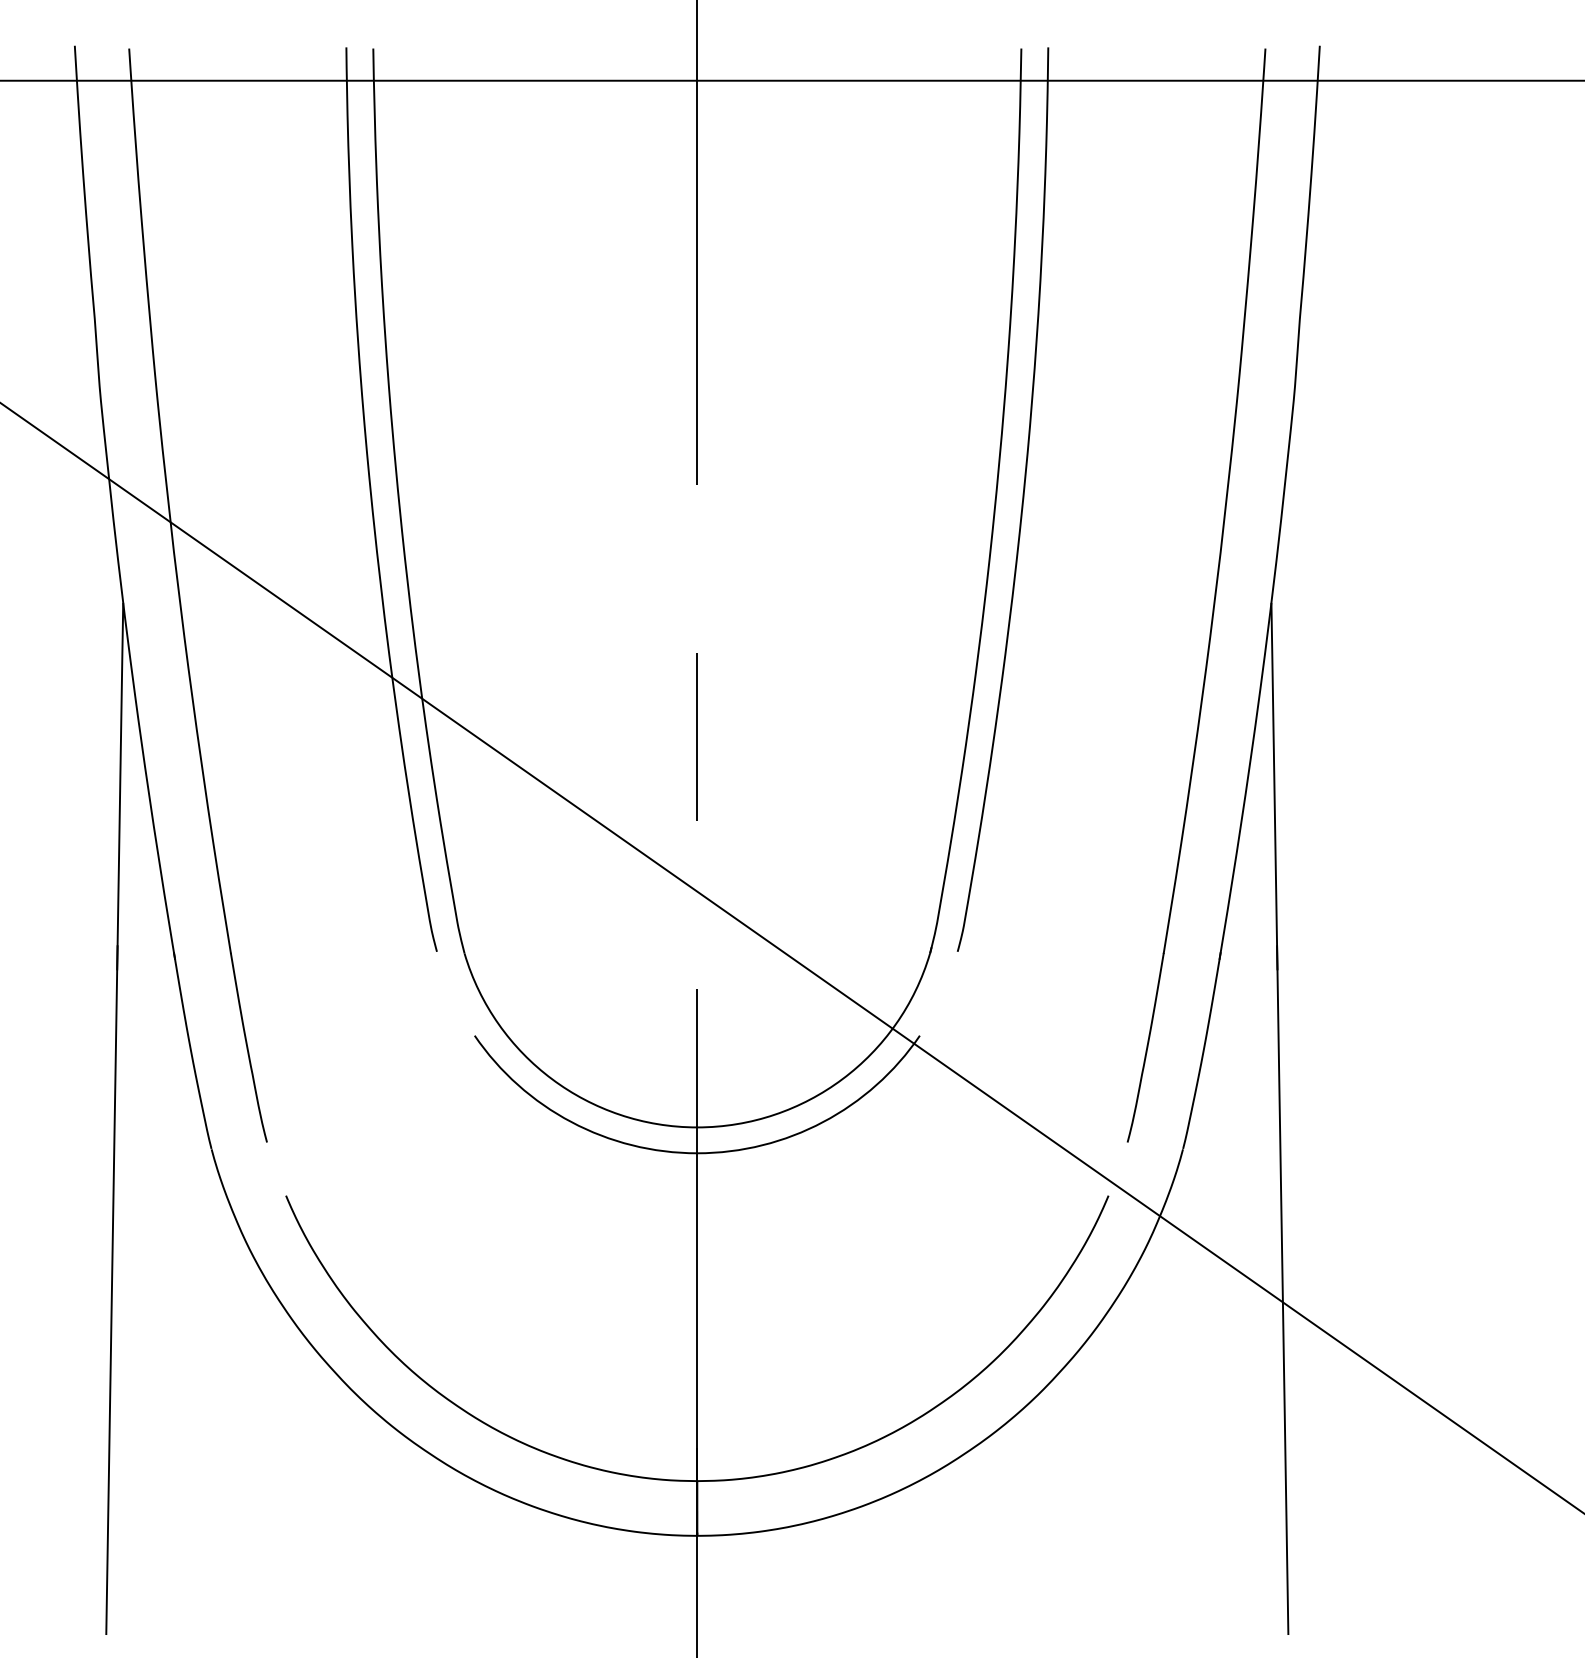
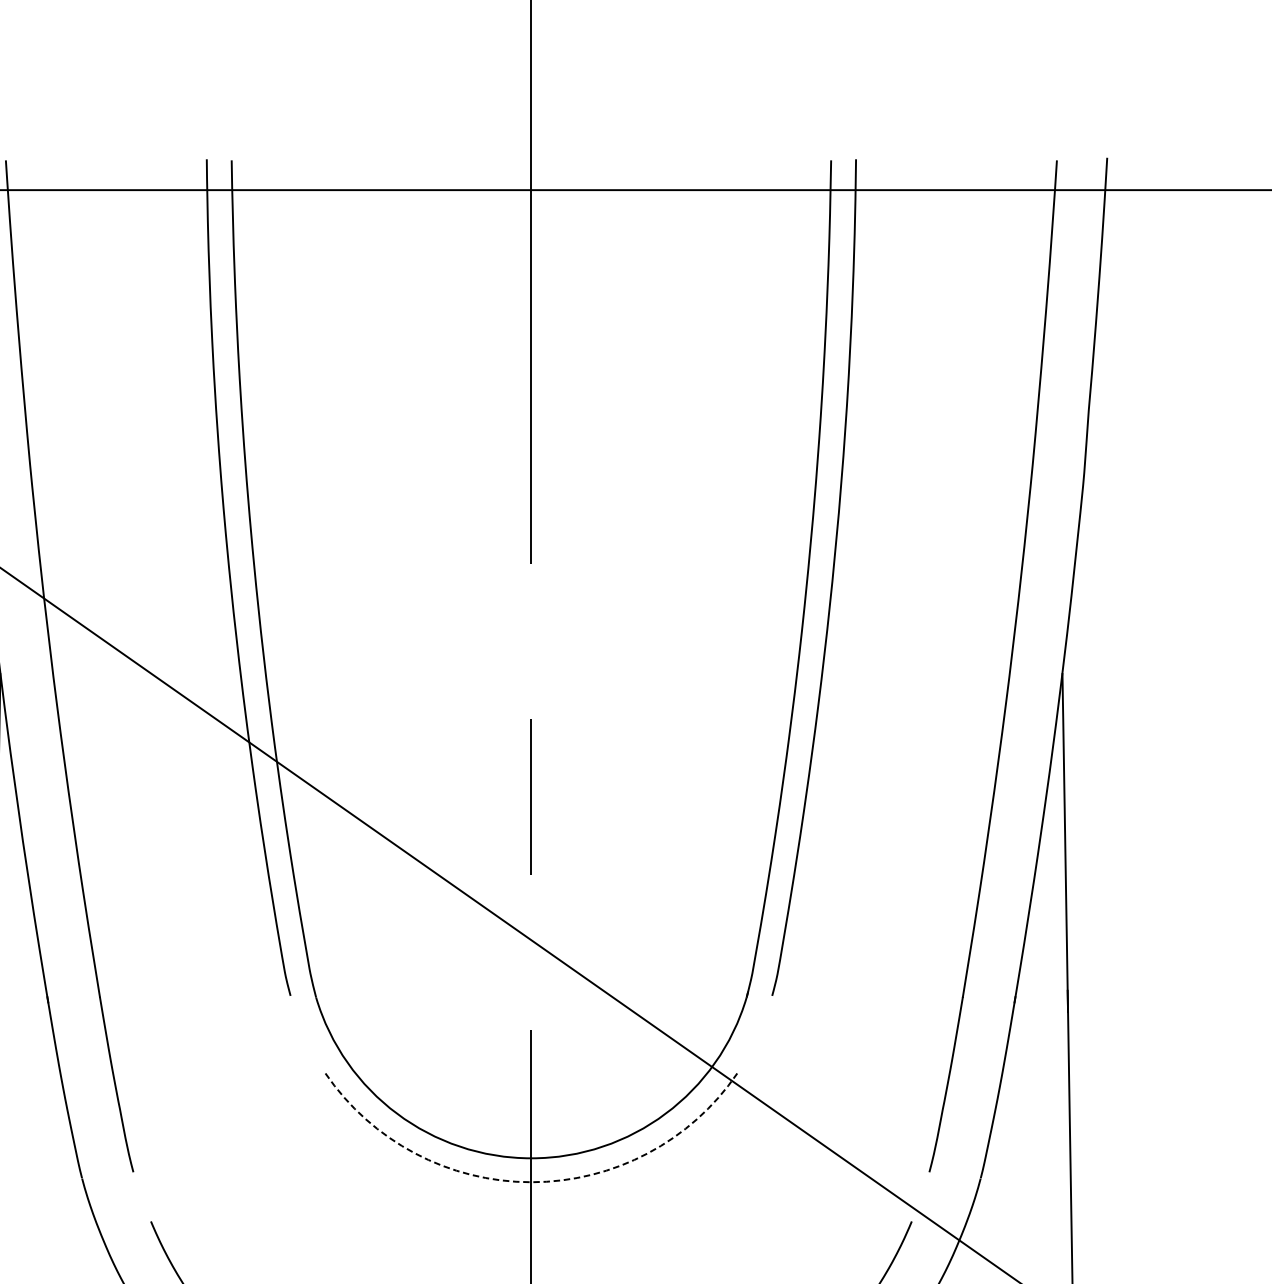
arc: (697, 1153) -> (531, 1182), solid -> dashed

